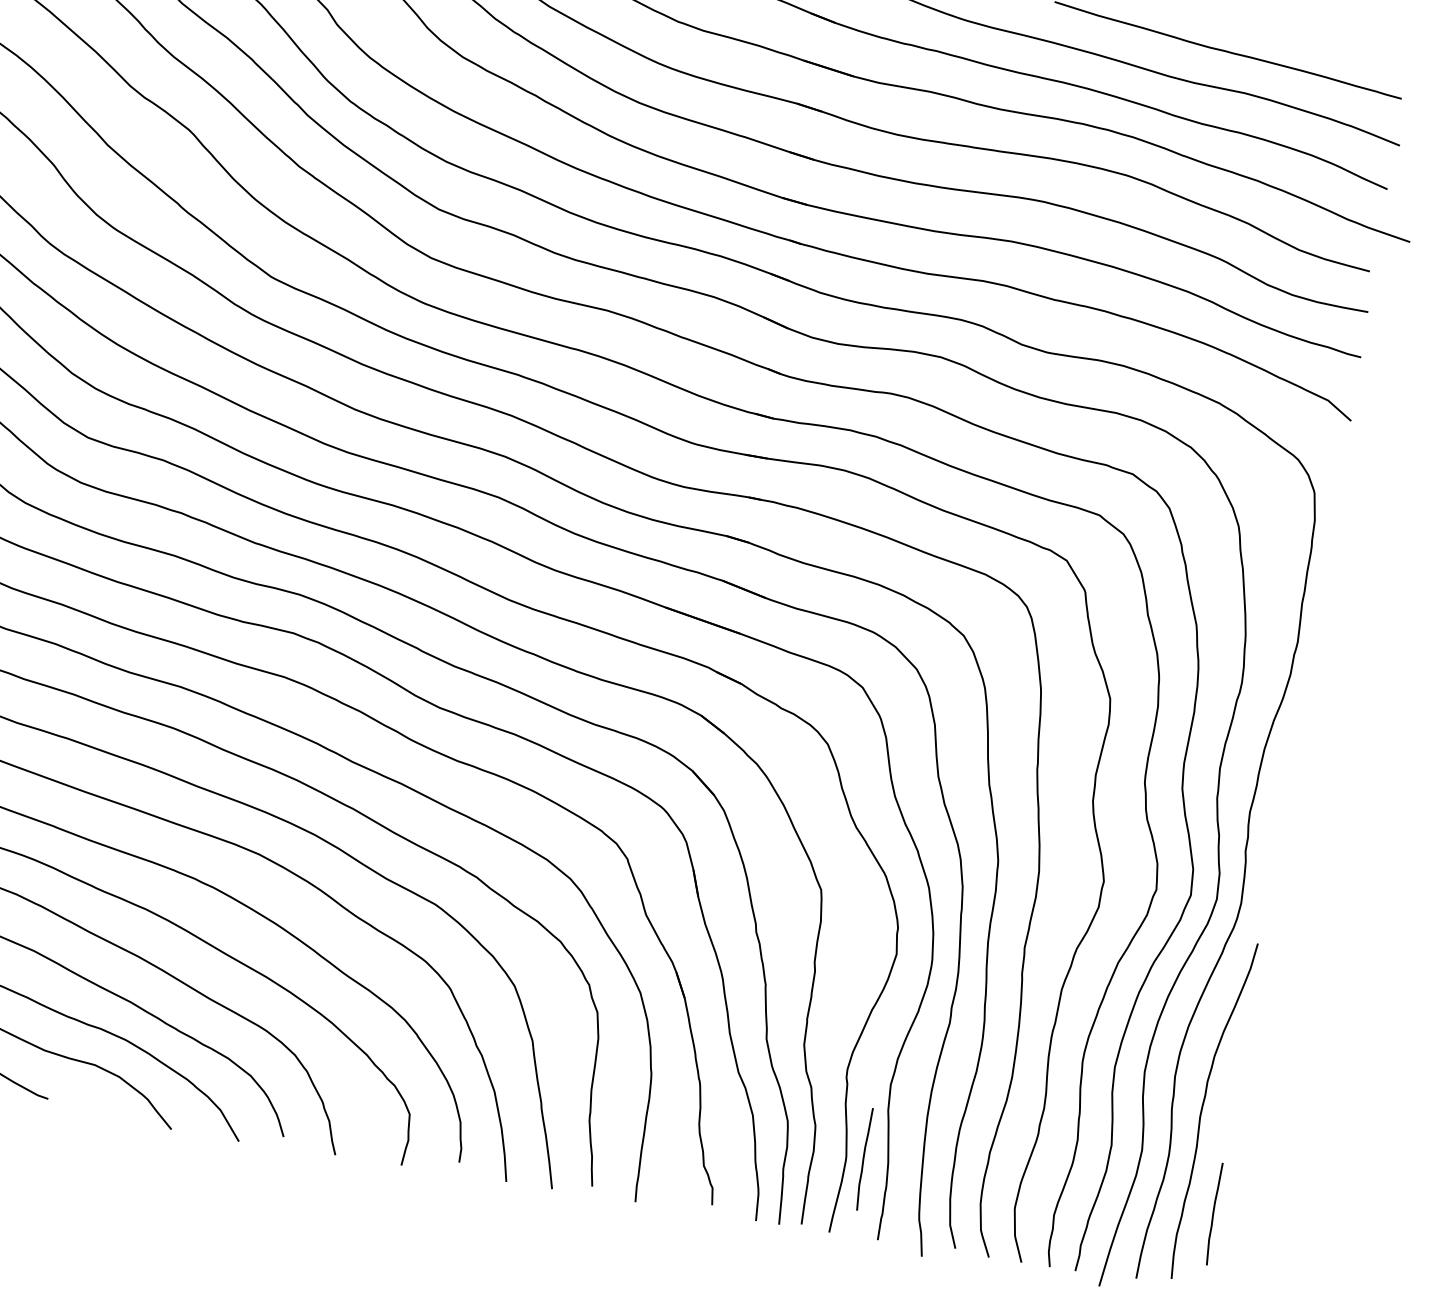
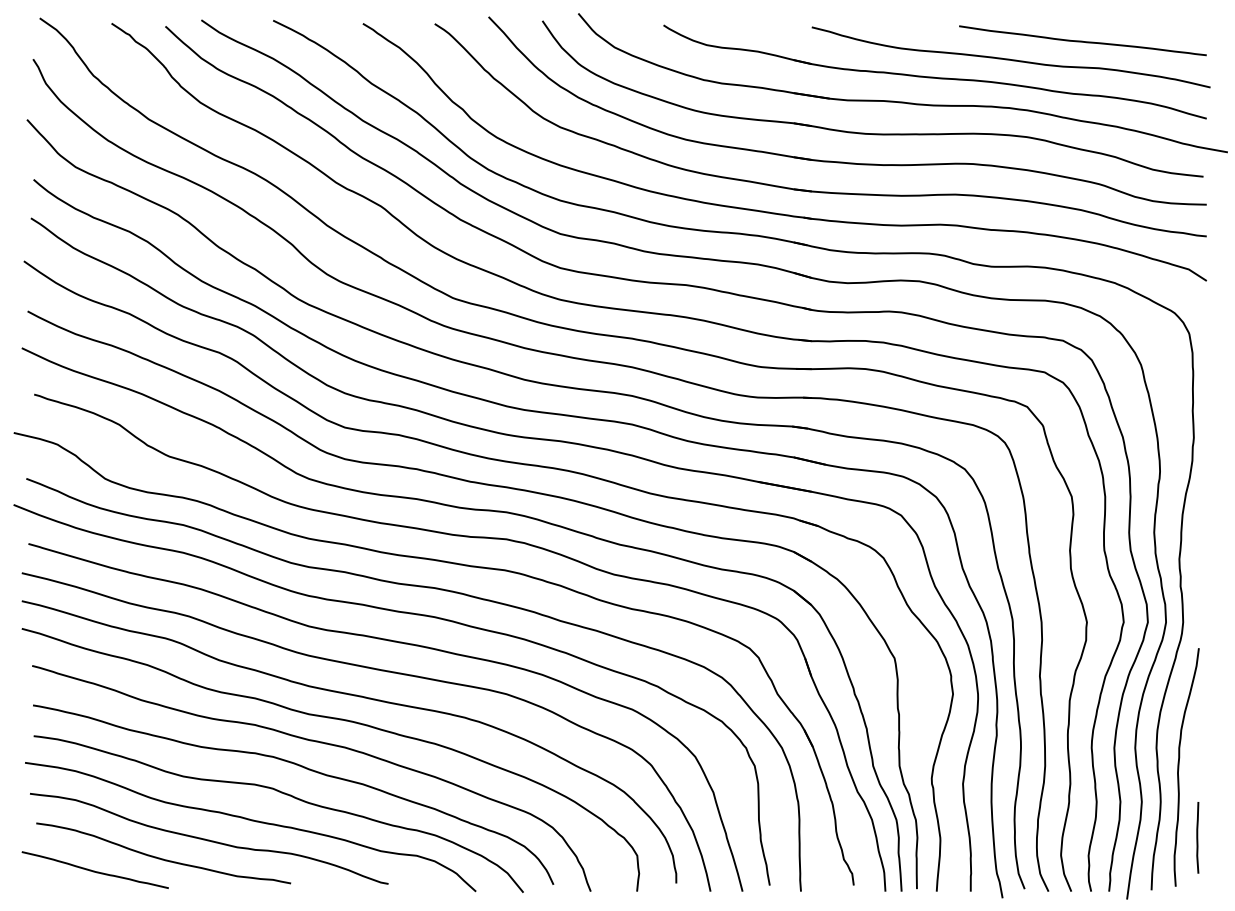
line: (863, 1158) -> (952, 837), removed

